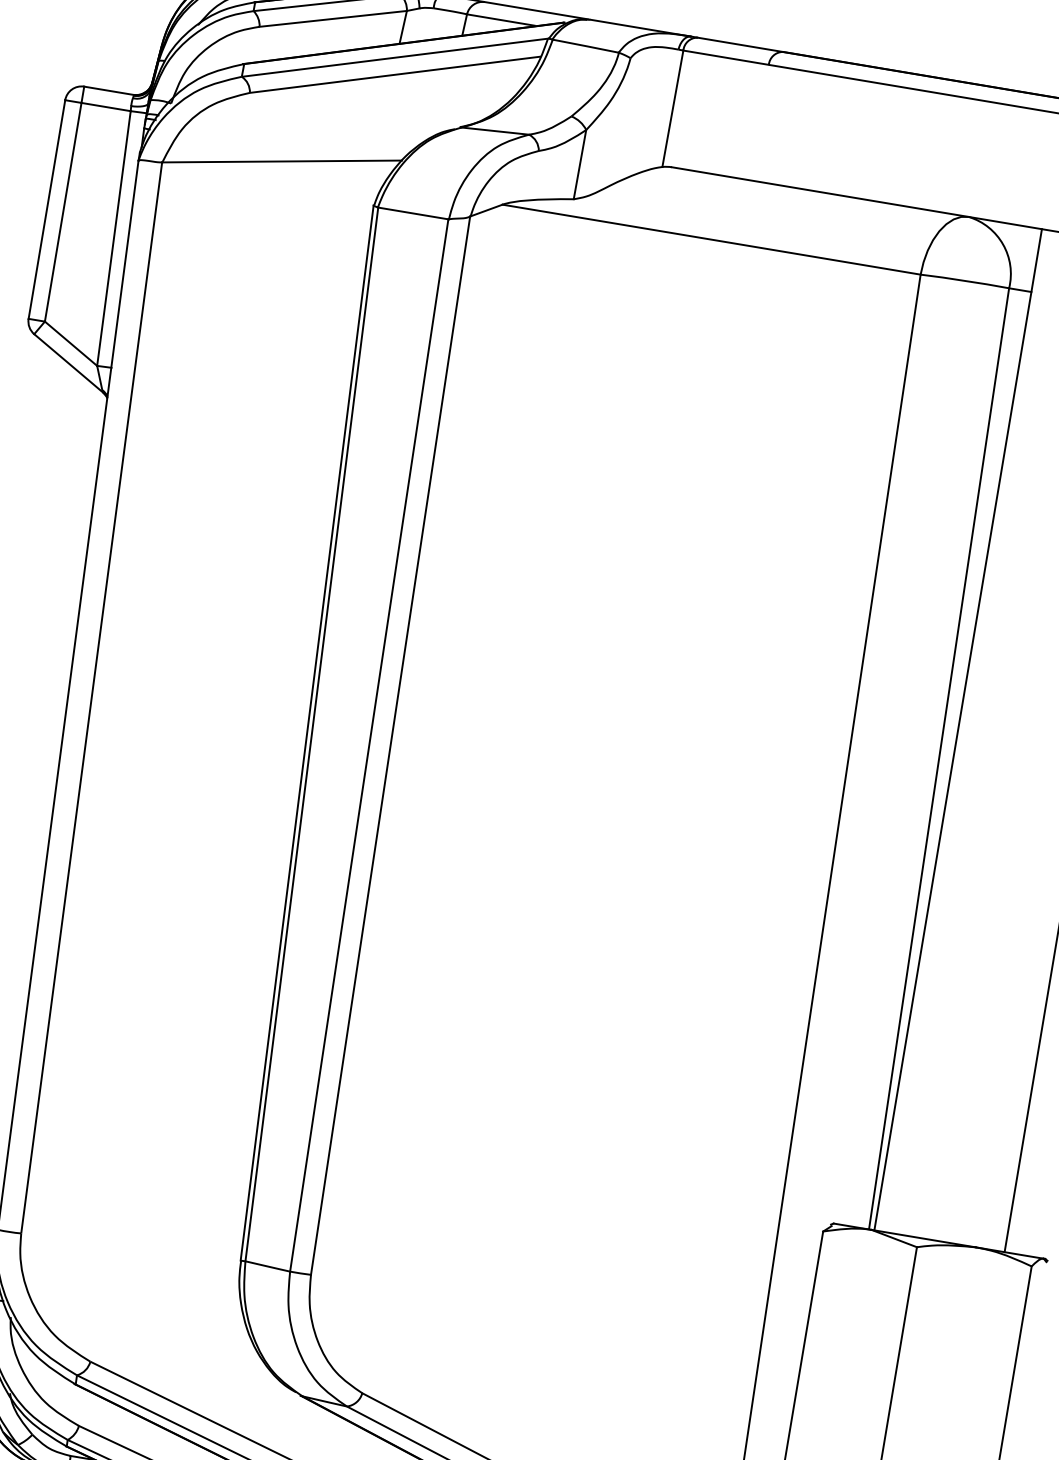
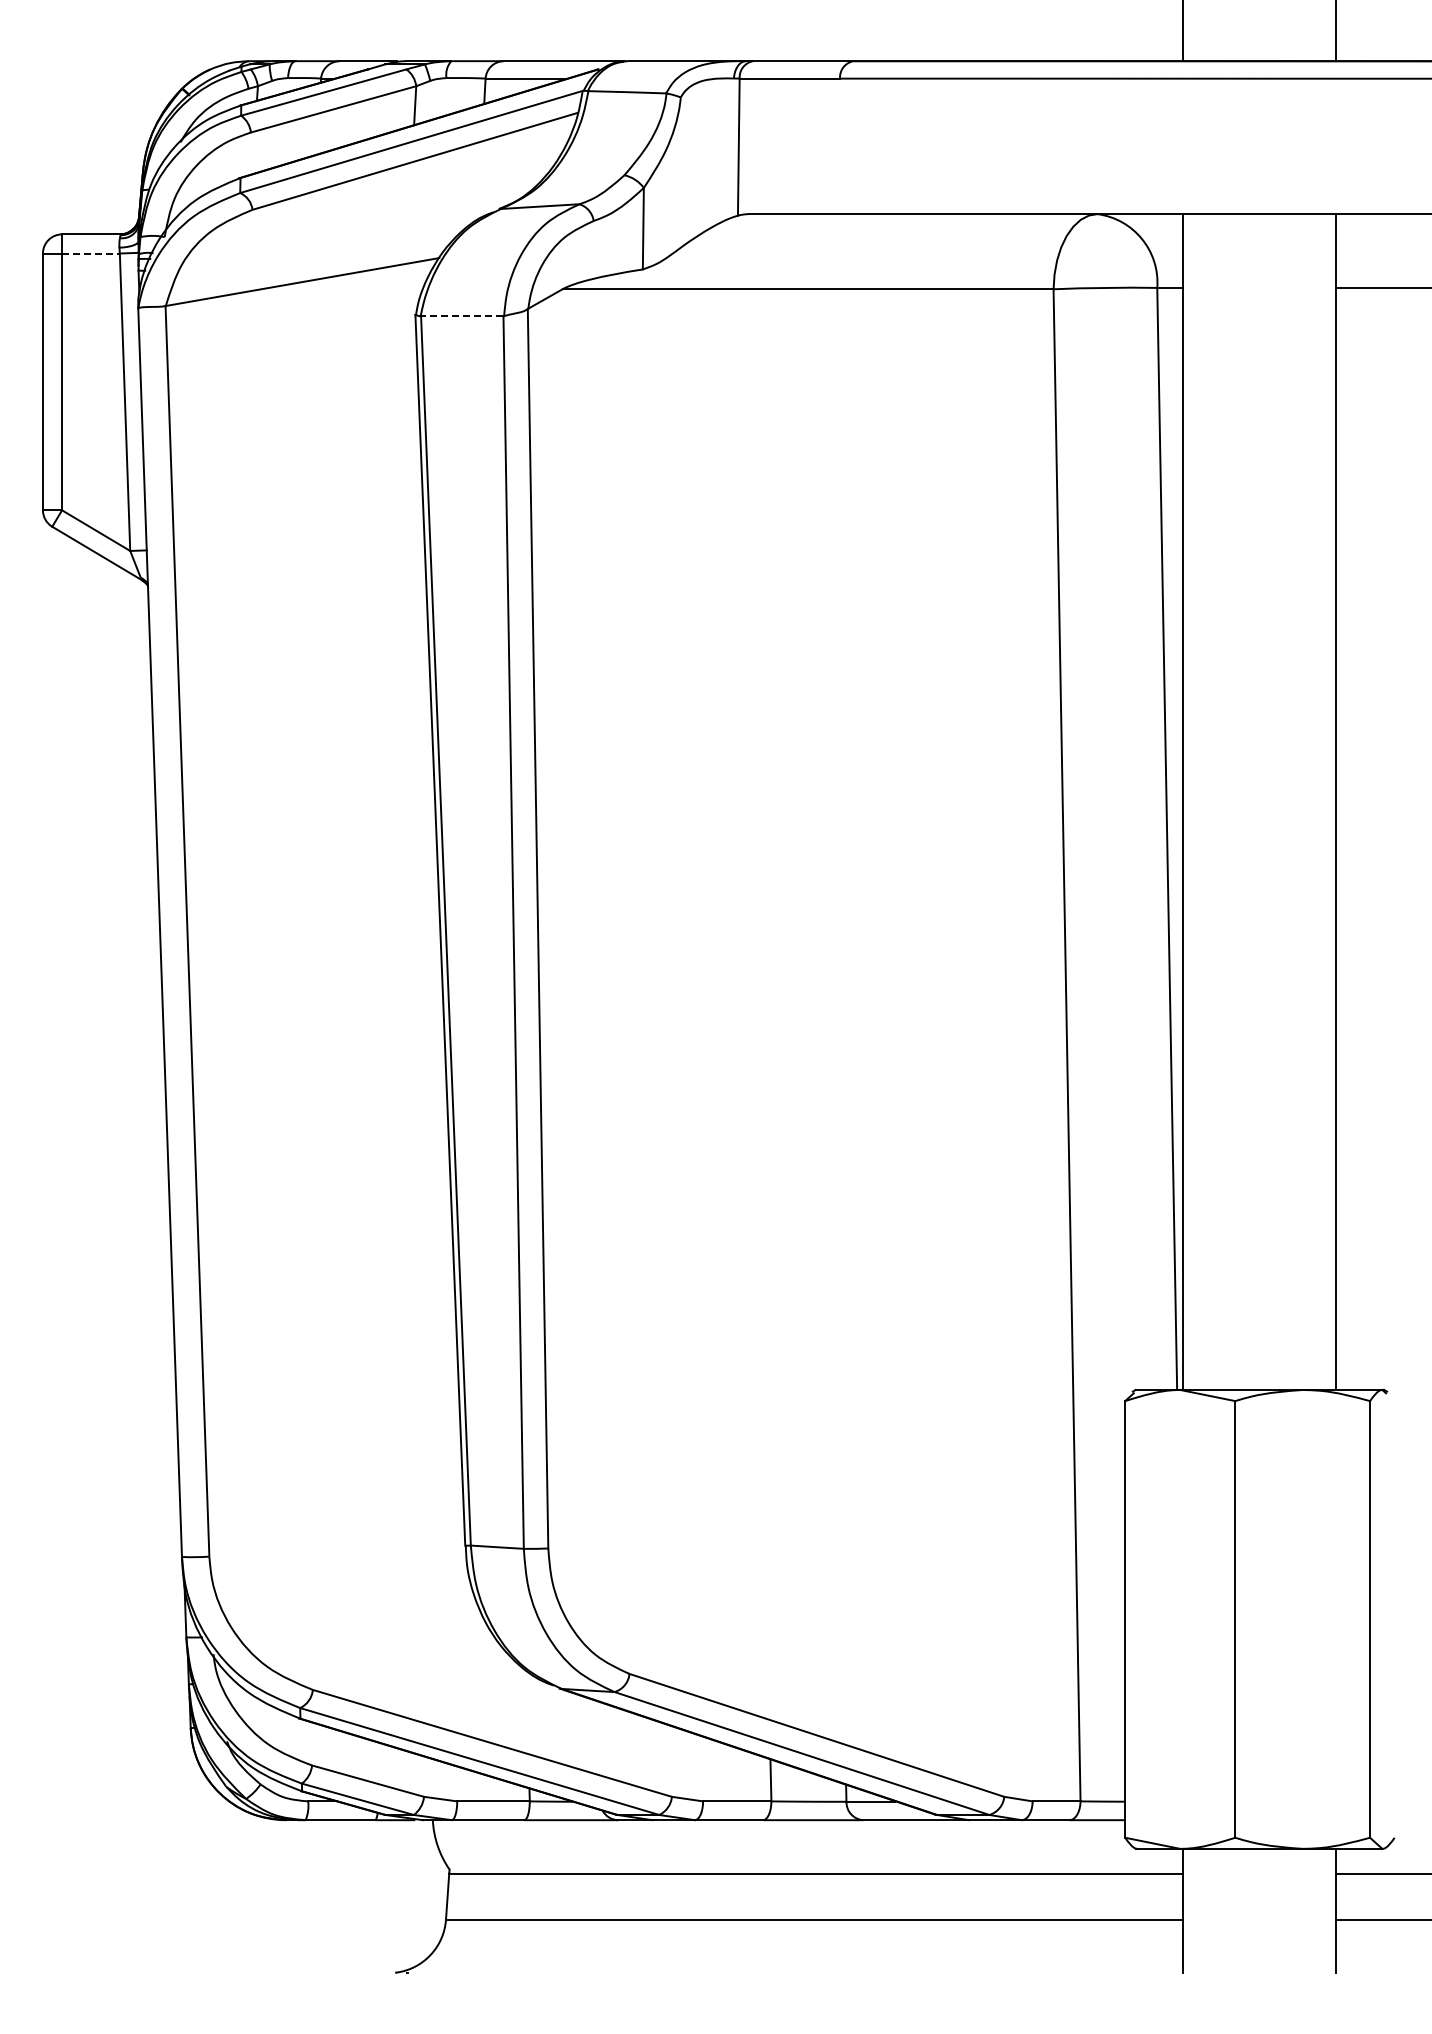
line: (105, 106) -> (90, 253), solid -> dashed
line: (412, 213) -> (461, 316), solid -> dashed

